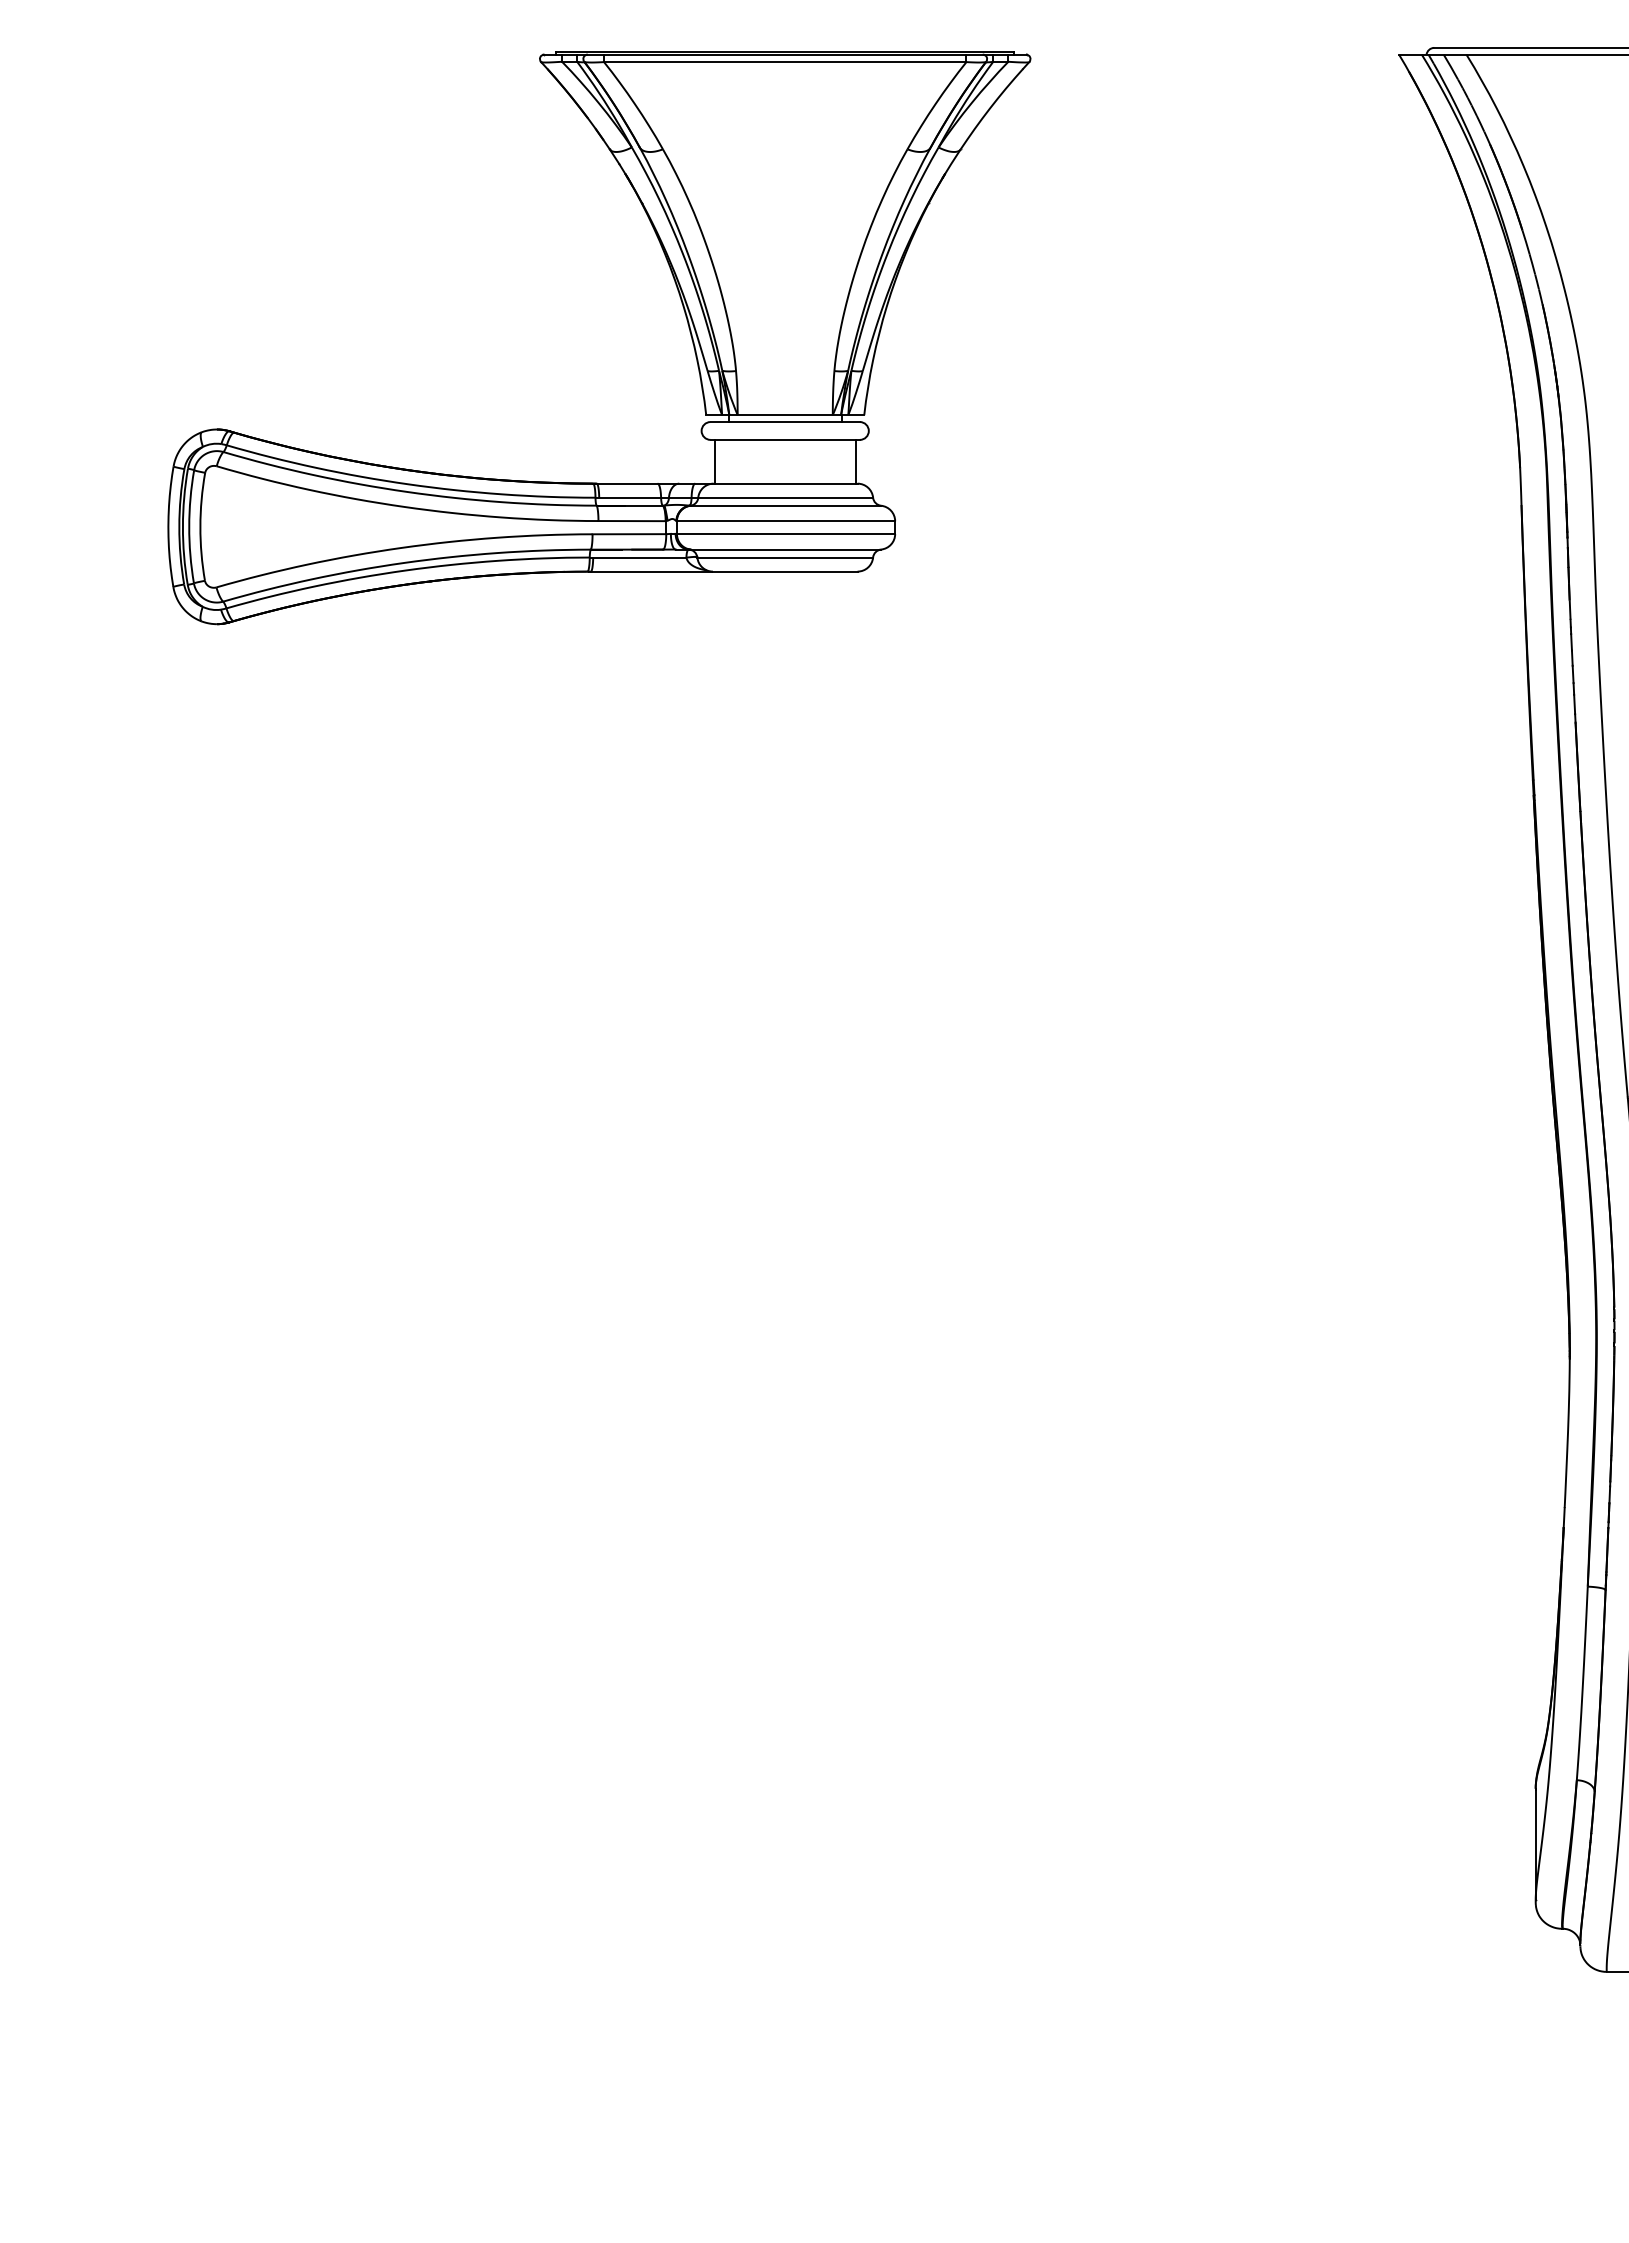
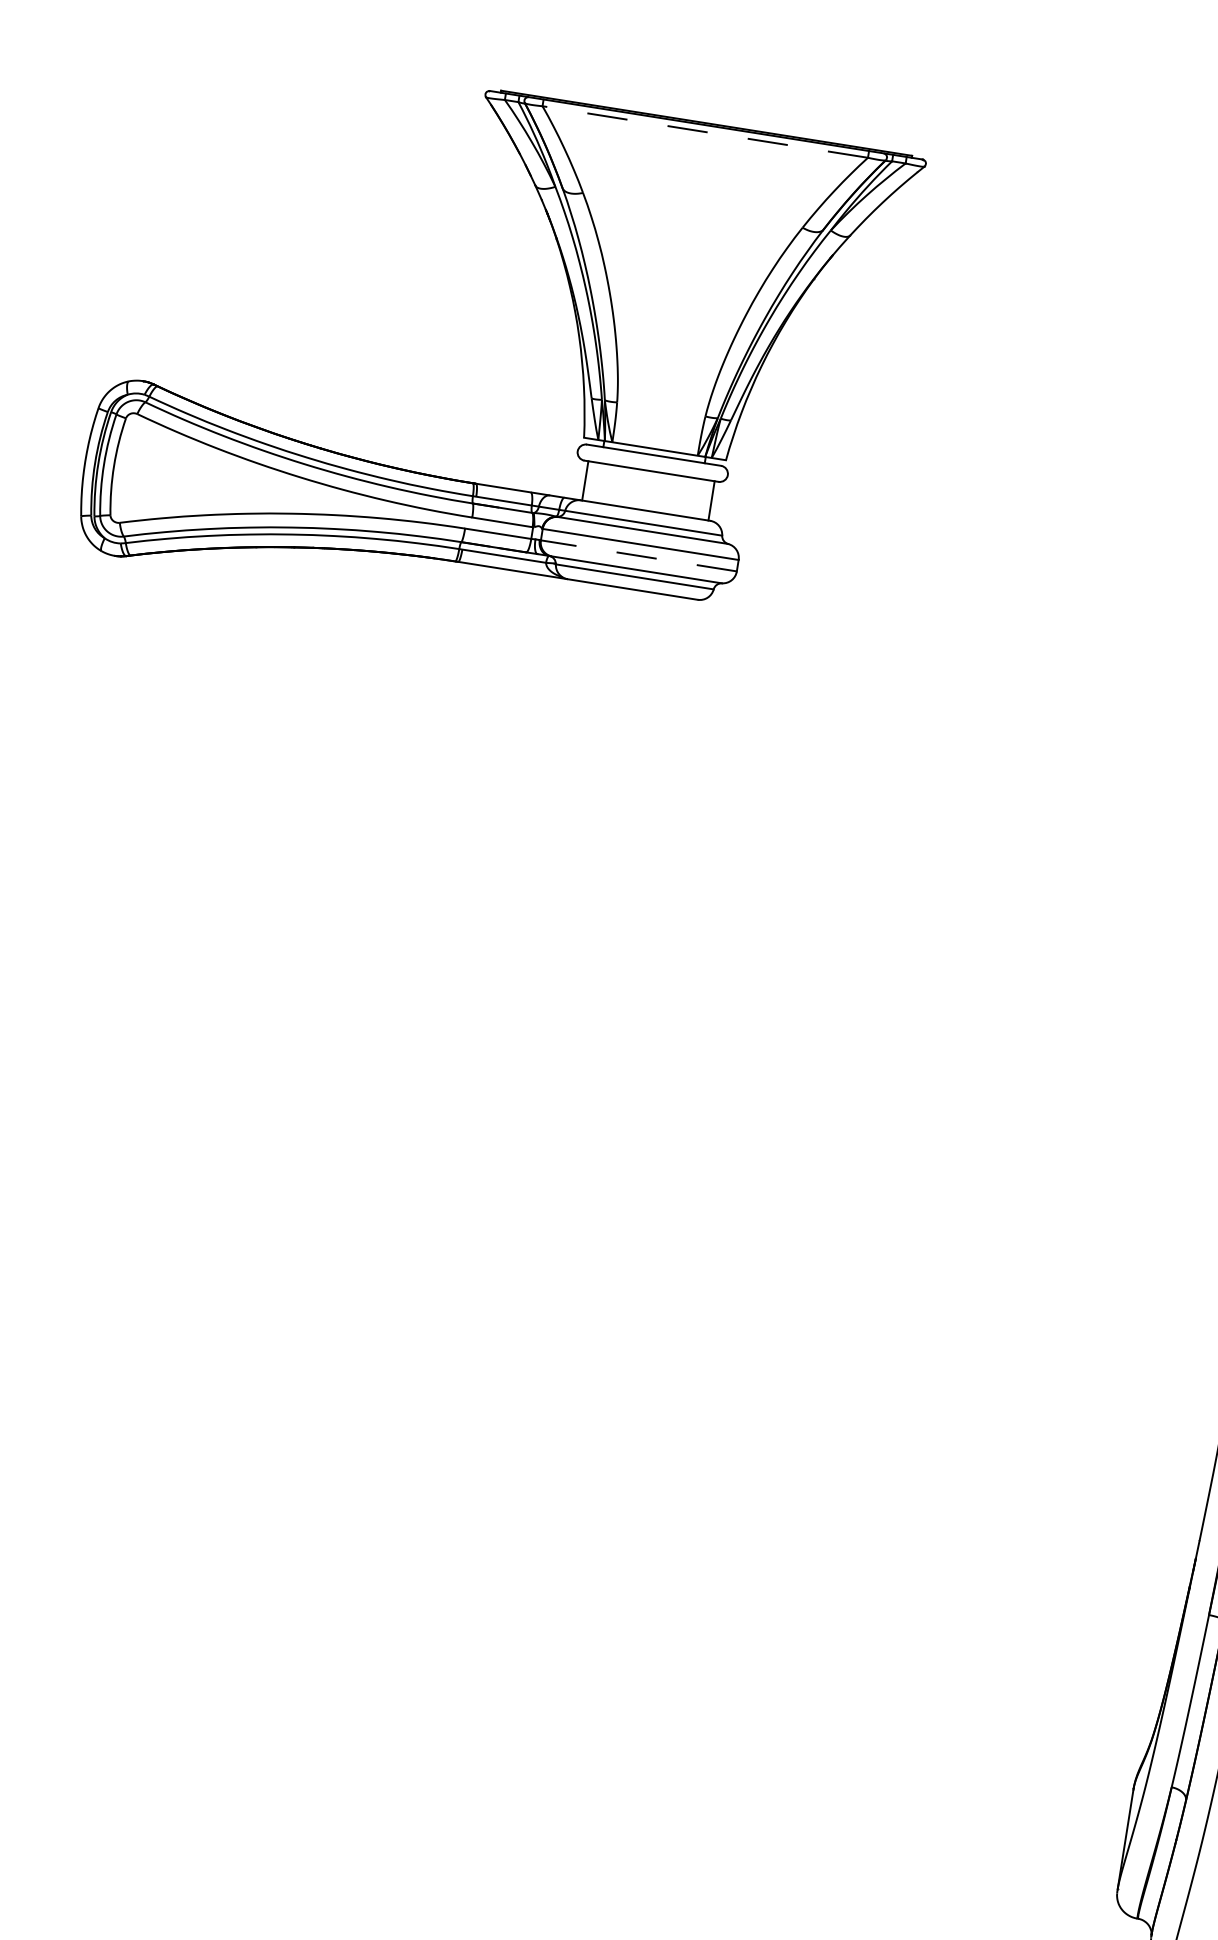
line: (784, 62) -> (704, 132), solid -> dashed
line: (785, 534) -> (638, 556), solid -> dashed

